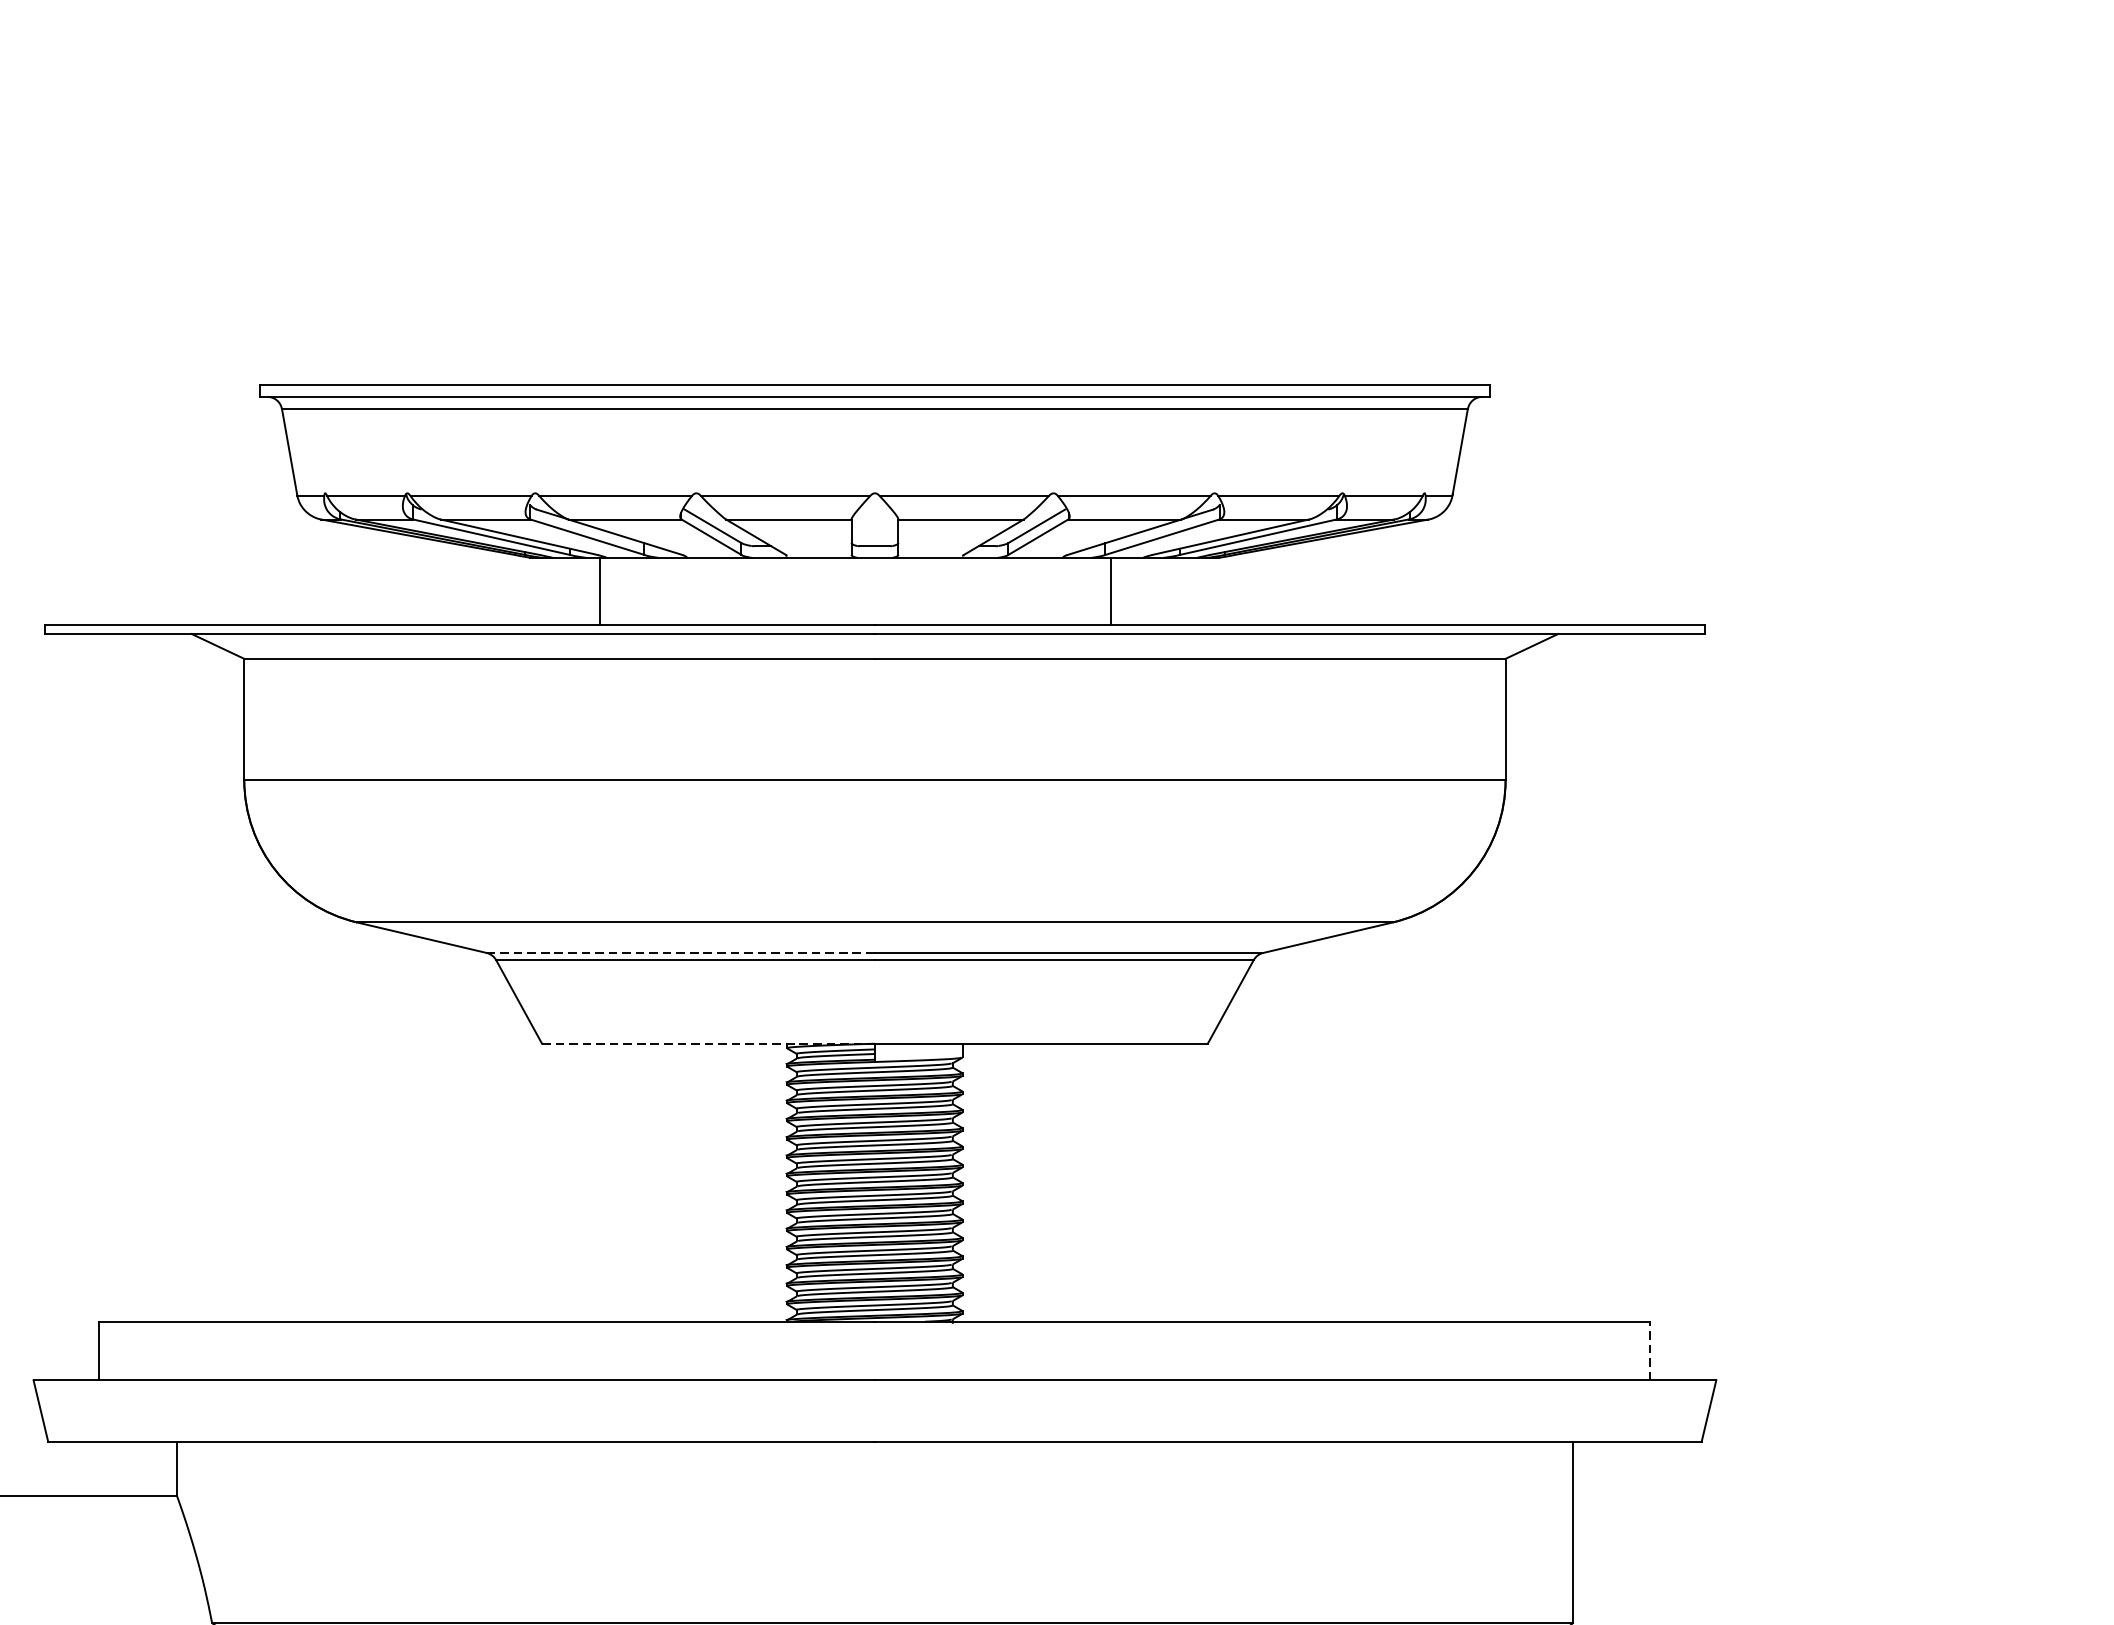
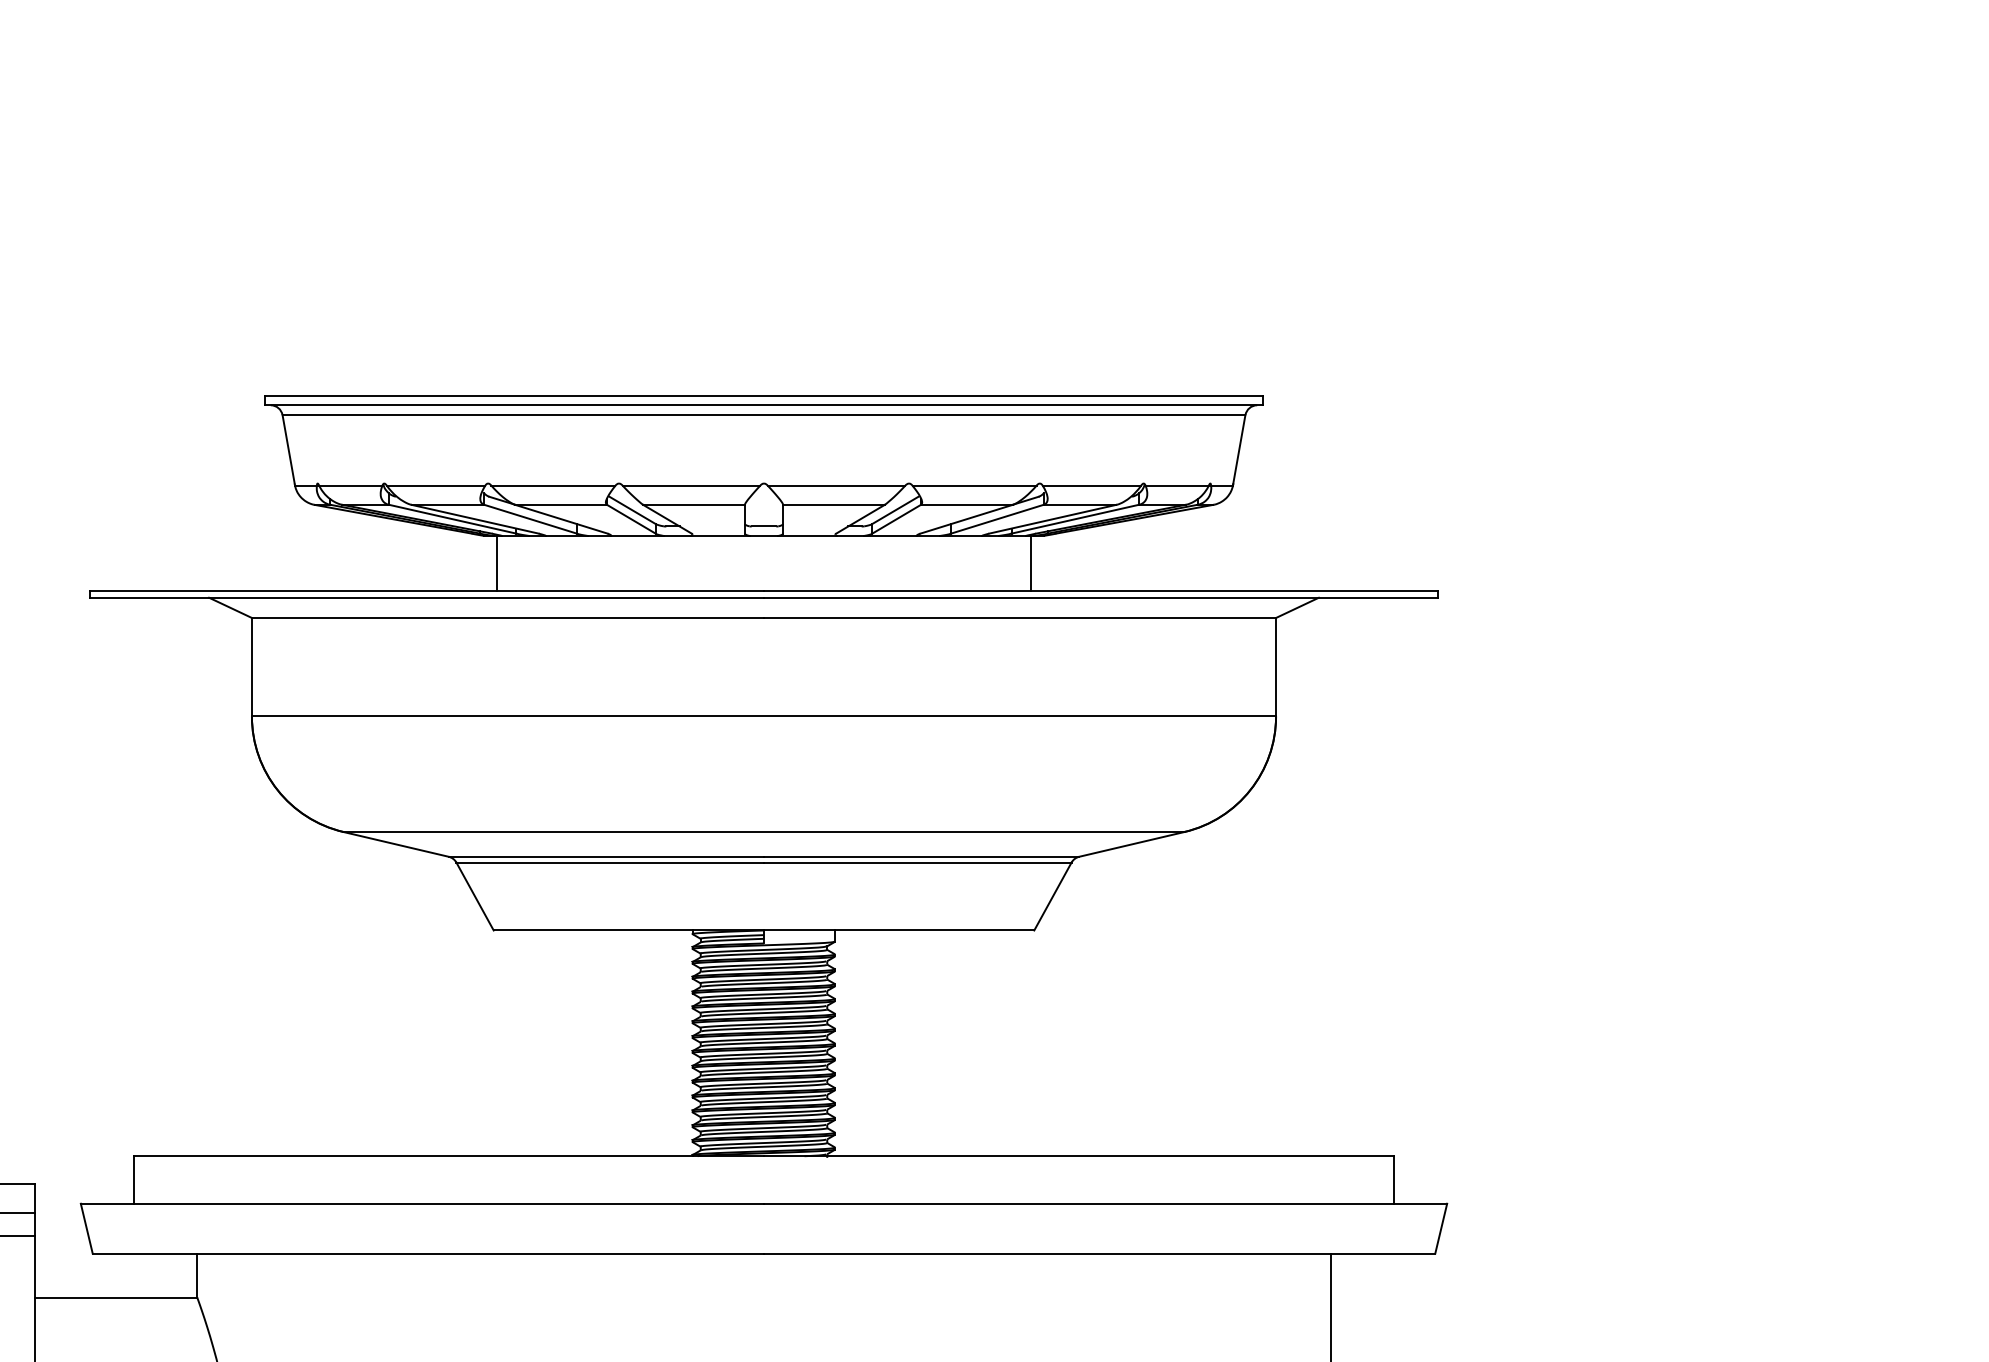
line: (599, 590) -> (496, 562), moved
line: (1110, 590) -> (1031, 562), moved
line: (680, 952) -> (606, 856), dashed -> solid
line: (709, 1043) -> (629, 930), dashed -> solid
line: (1650, 1350) -> (1393, 1179), dashed -> solid

